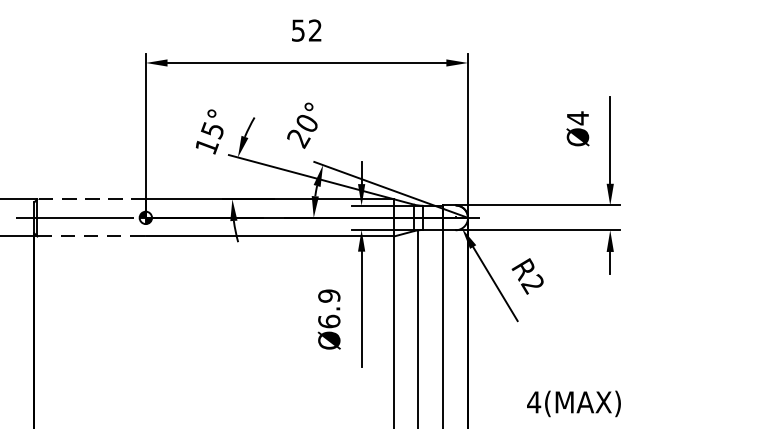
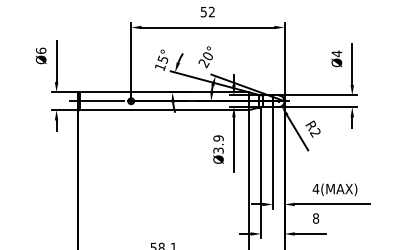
line: (91, 199) -> (105, 92), dashed -> solid
line: (91, 237) -> (105, 110), dashed -> solid
text: (329, 321) -> (218, 150), Ø6.9 -> Ø3.9

